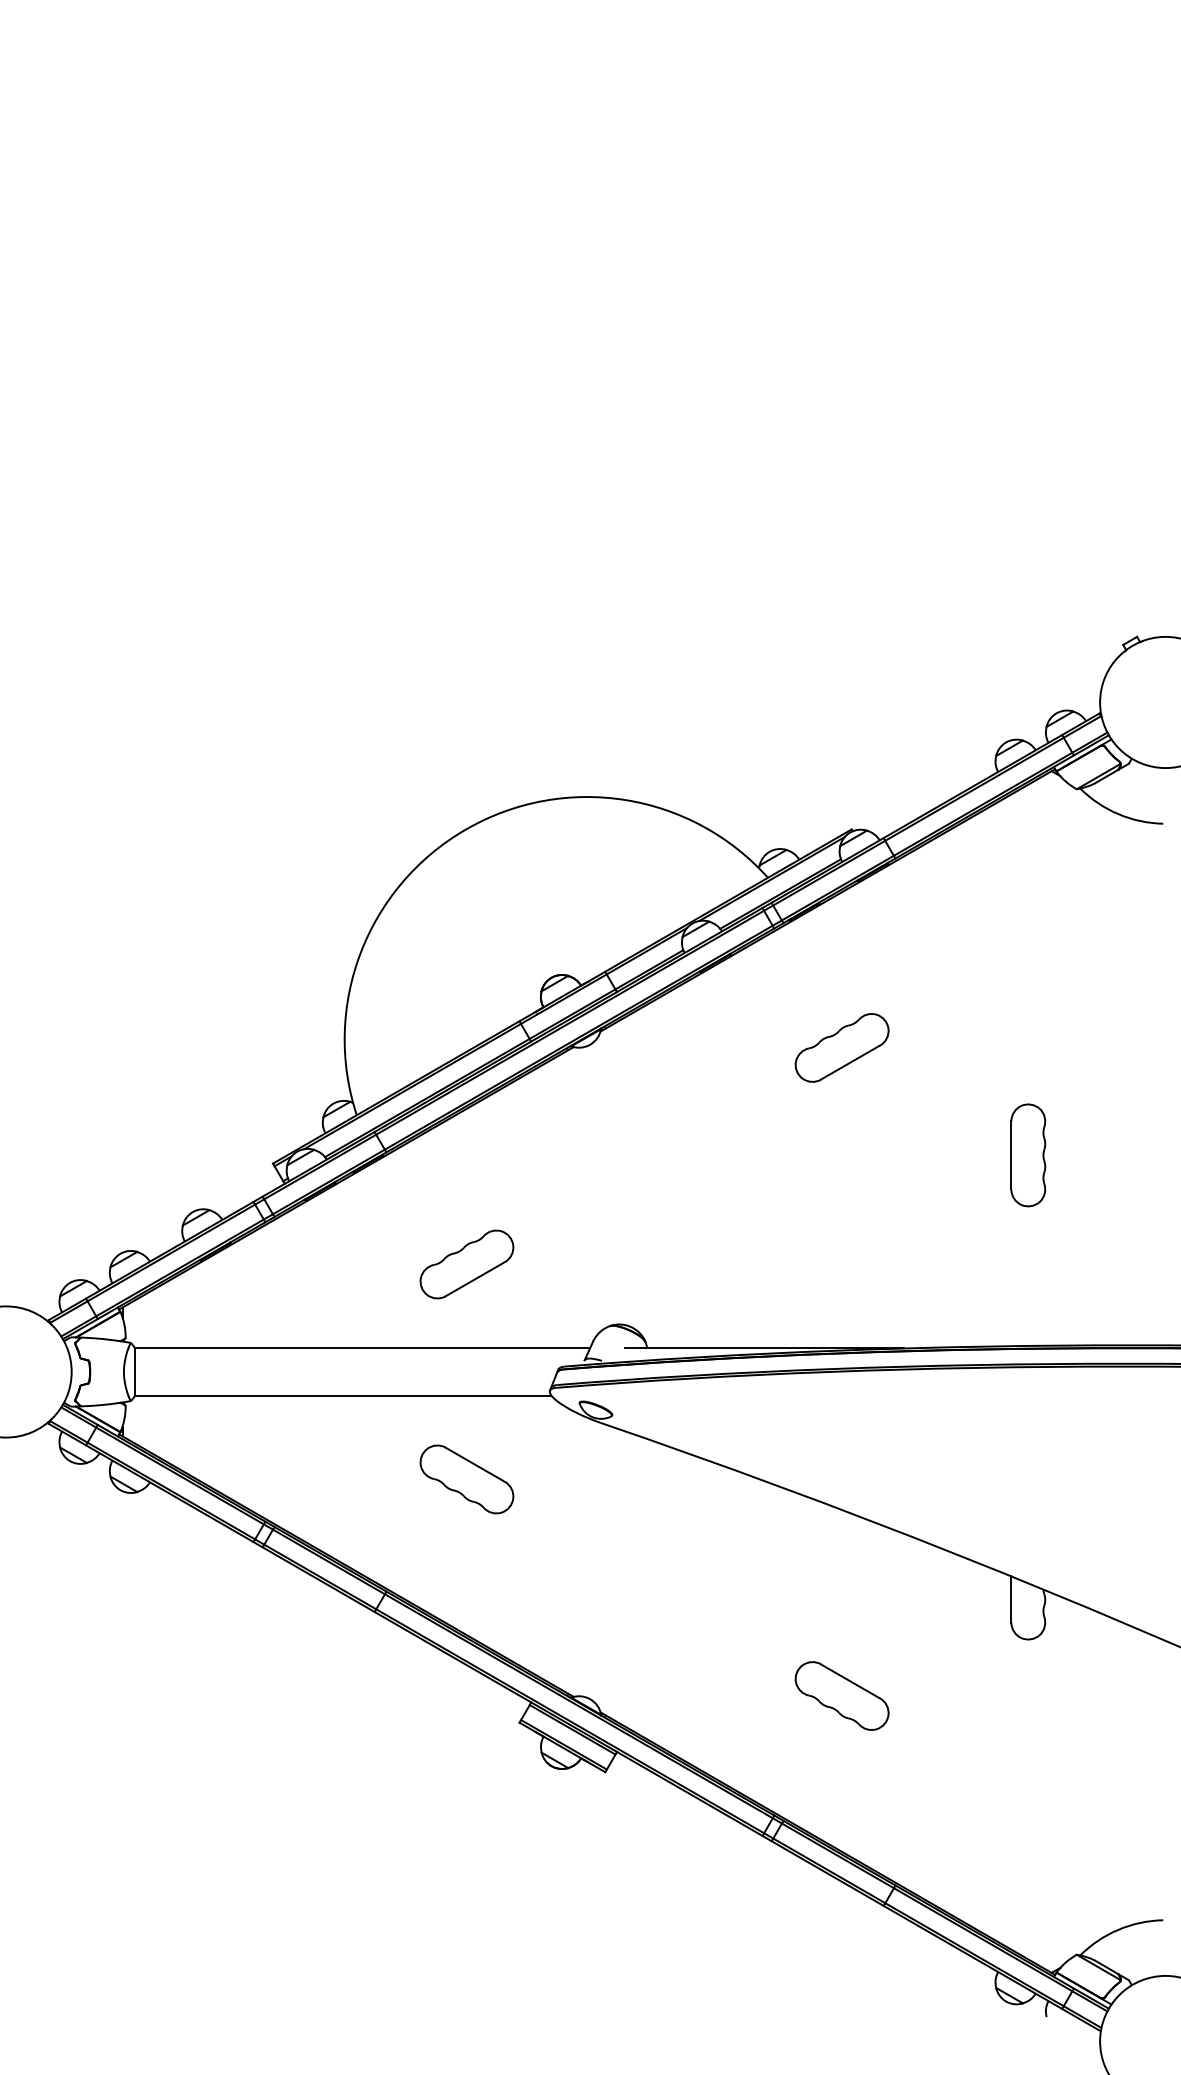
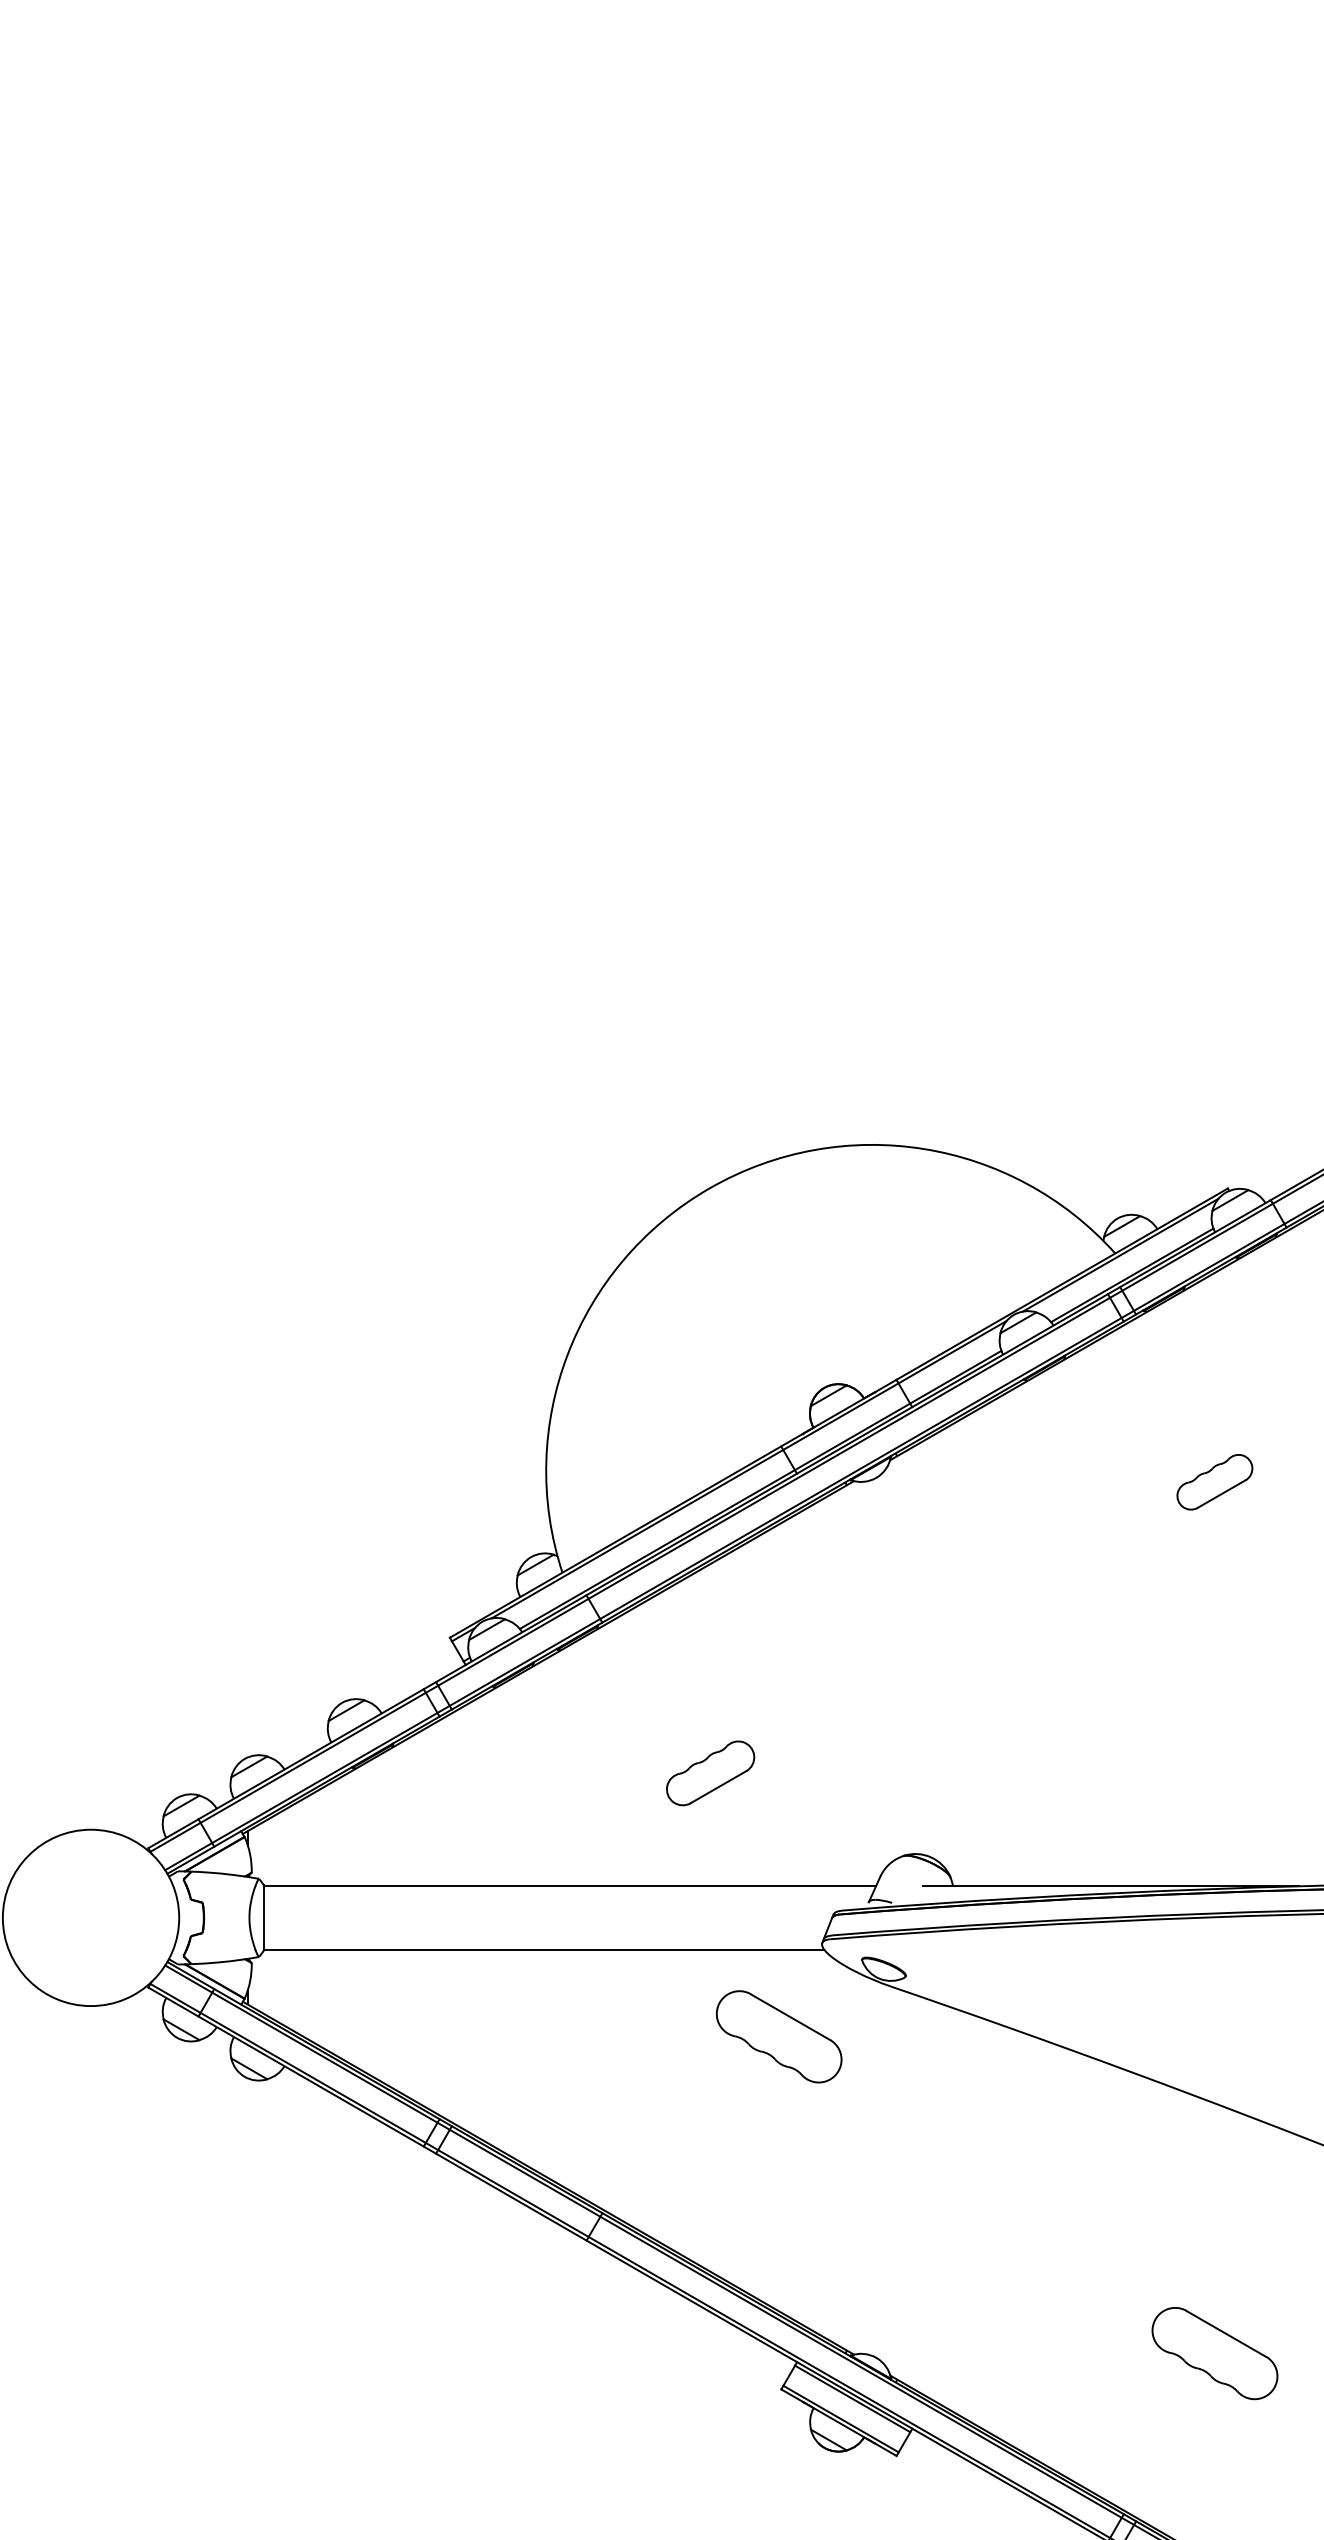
part: (841, 1047) -> (1214, 1481), size x0.6
part: (466, 1264) -> (709, 1773), size x0.7
part: (466, 1479) -> (778, 2036), moved

